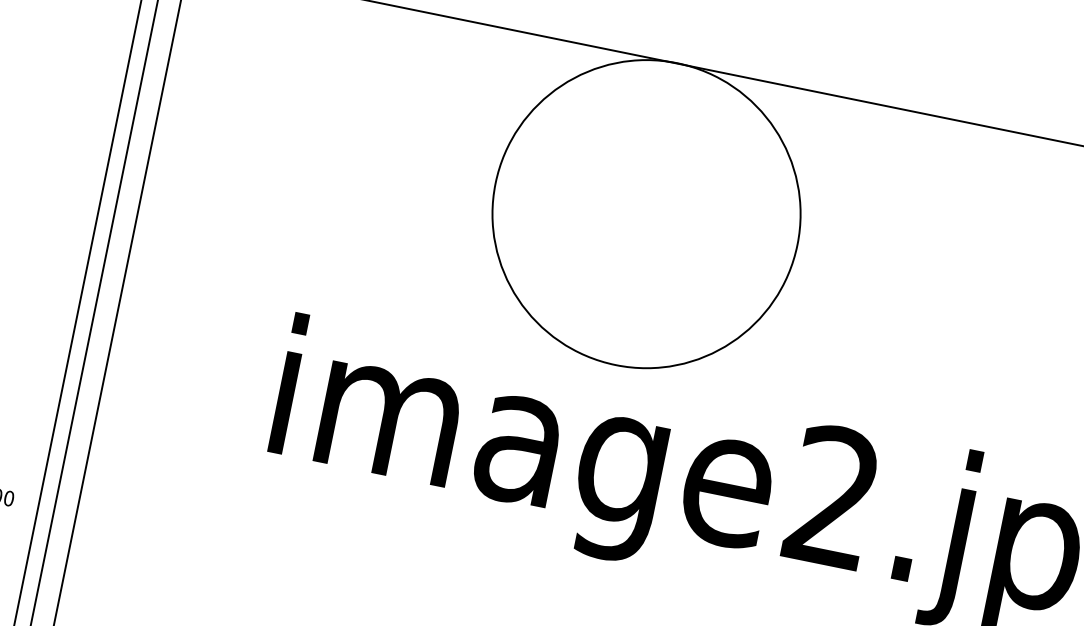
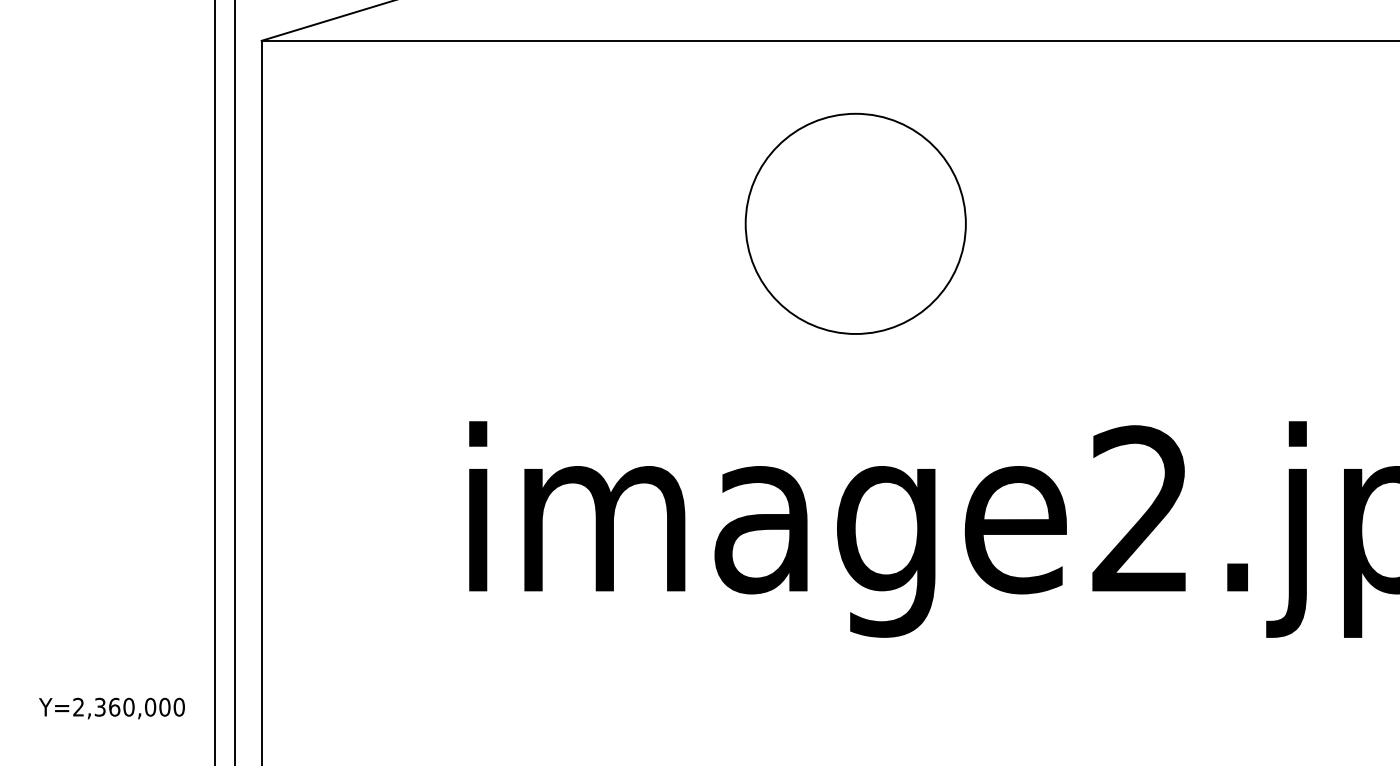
circle: (646, 213) -> (855, 223), size x0.6

